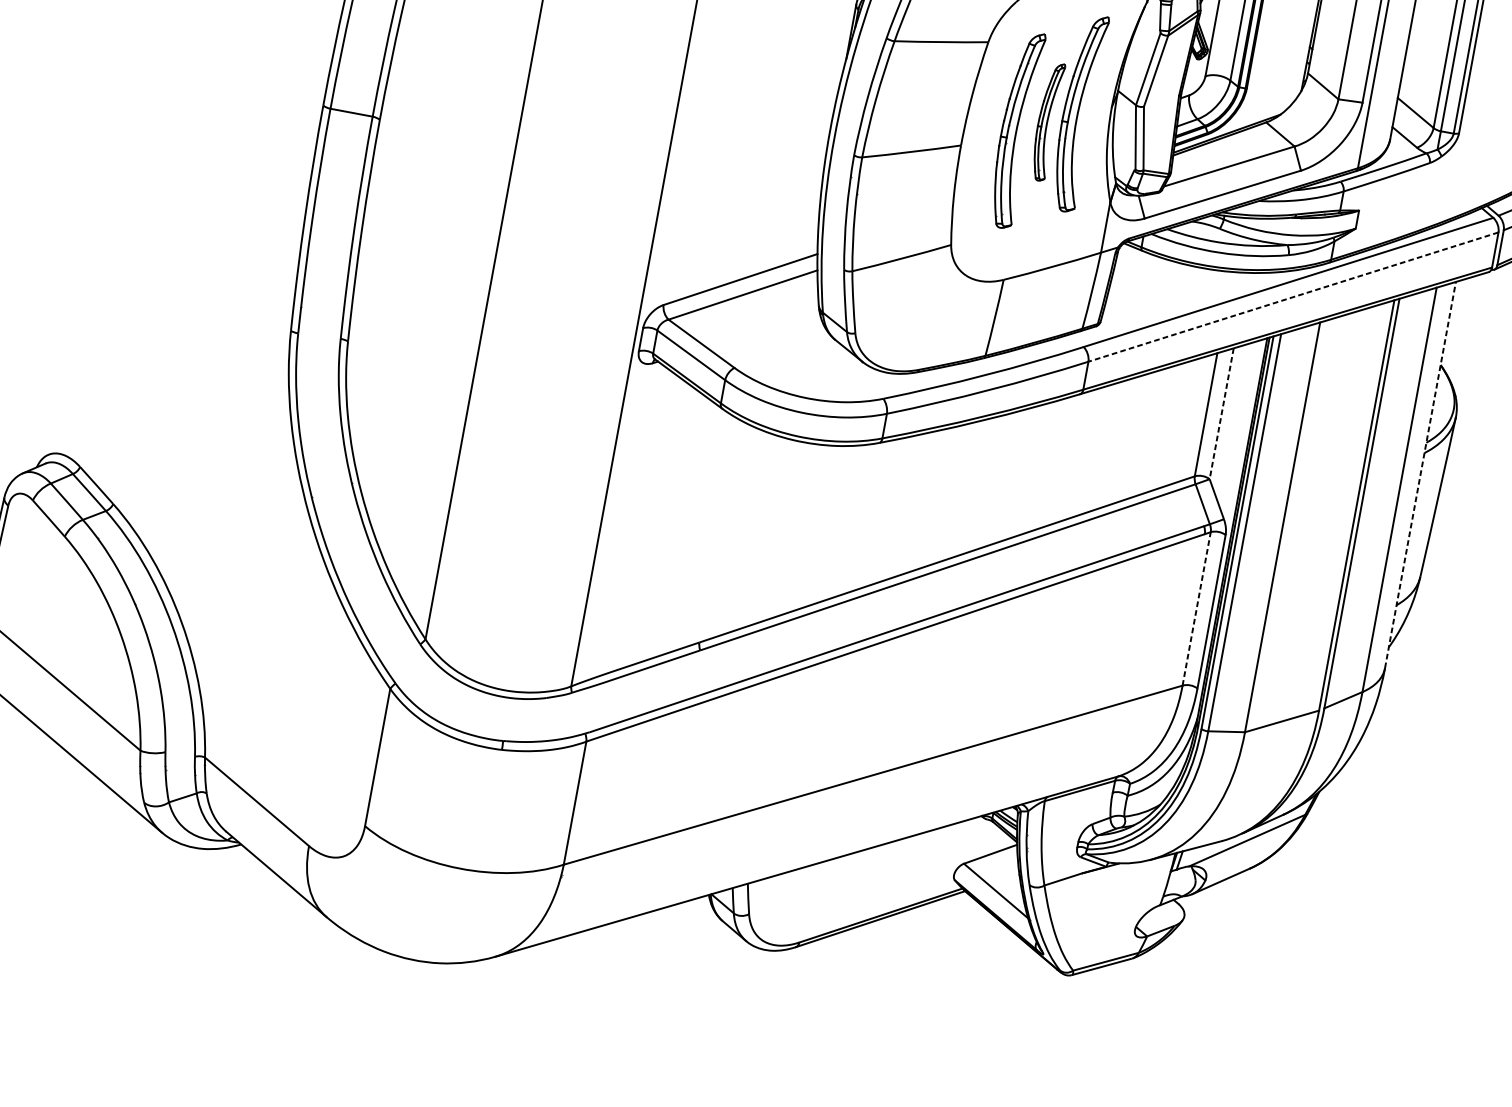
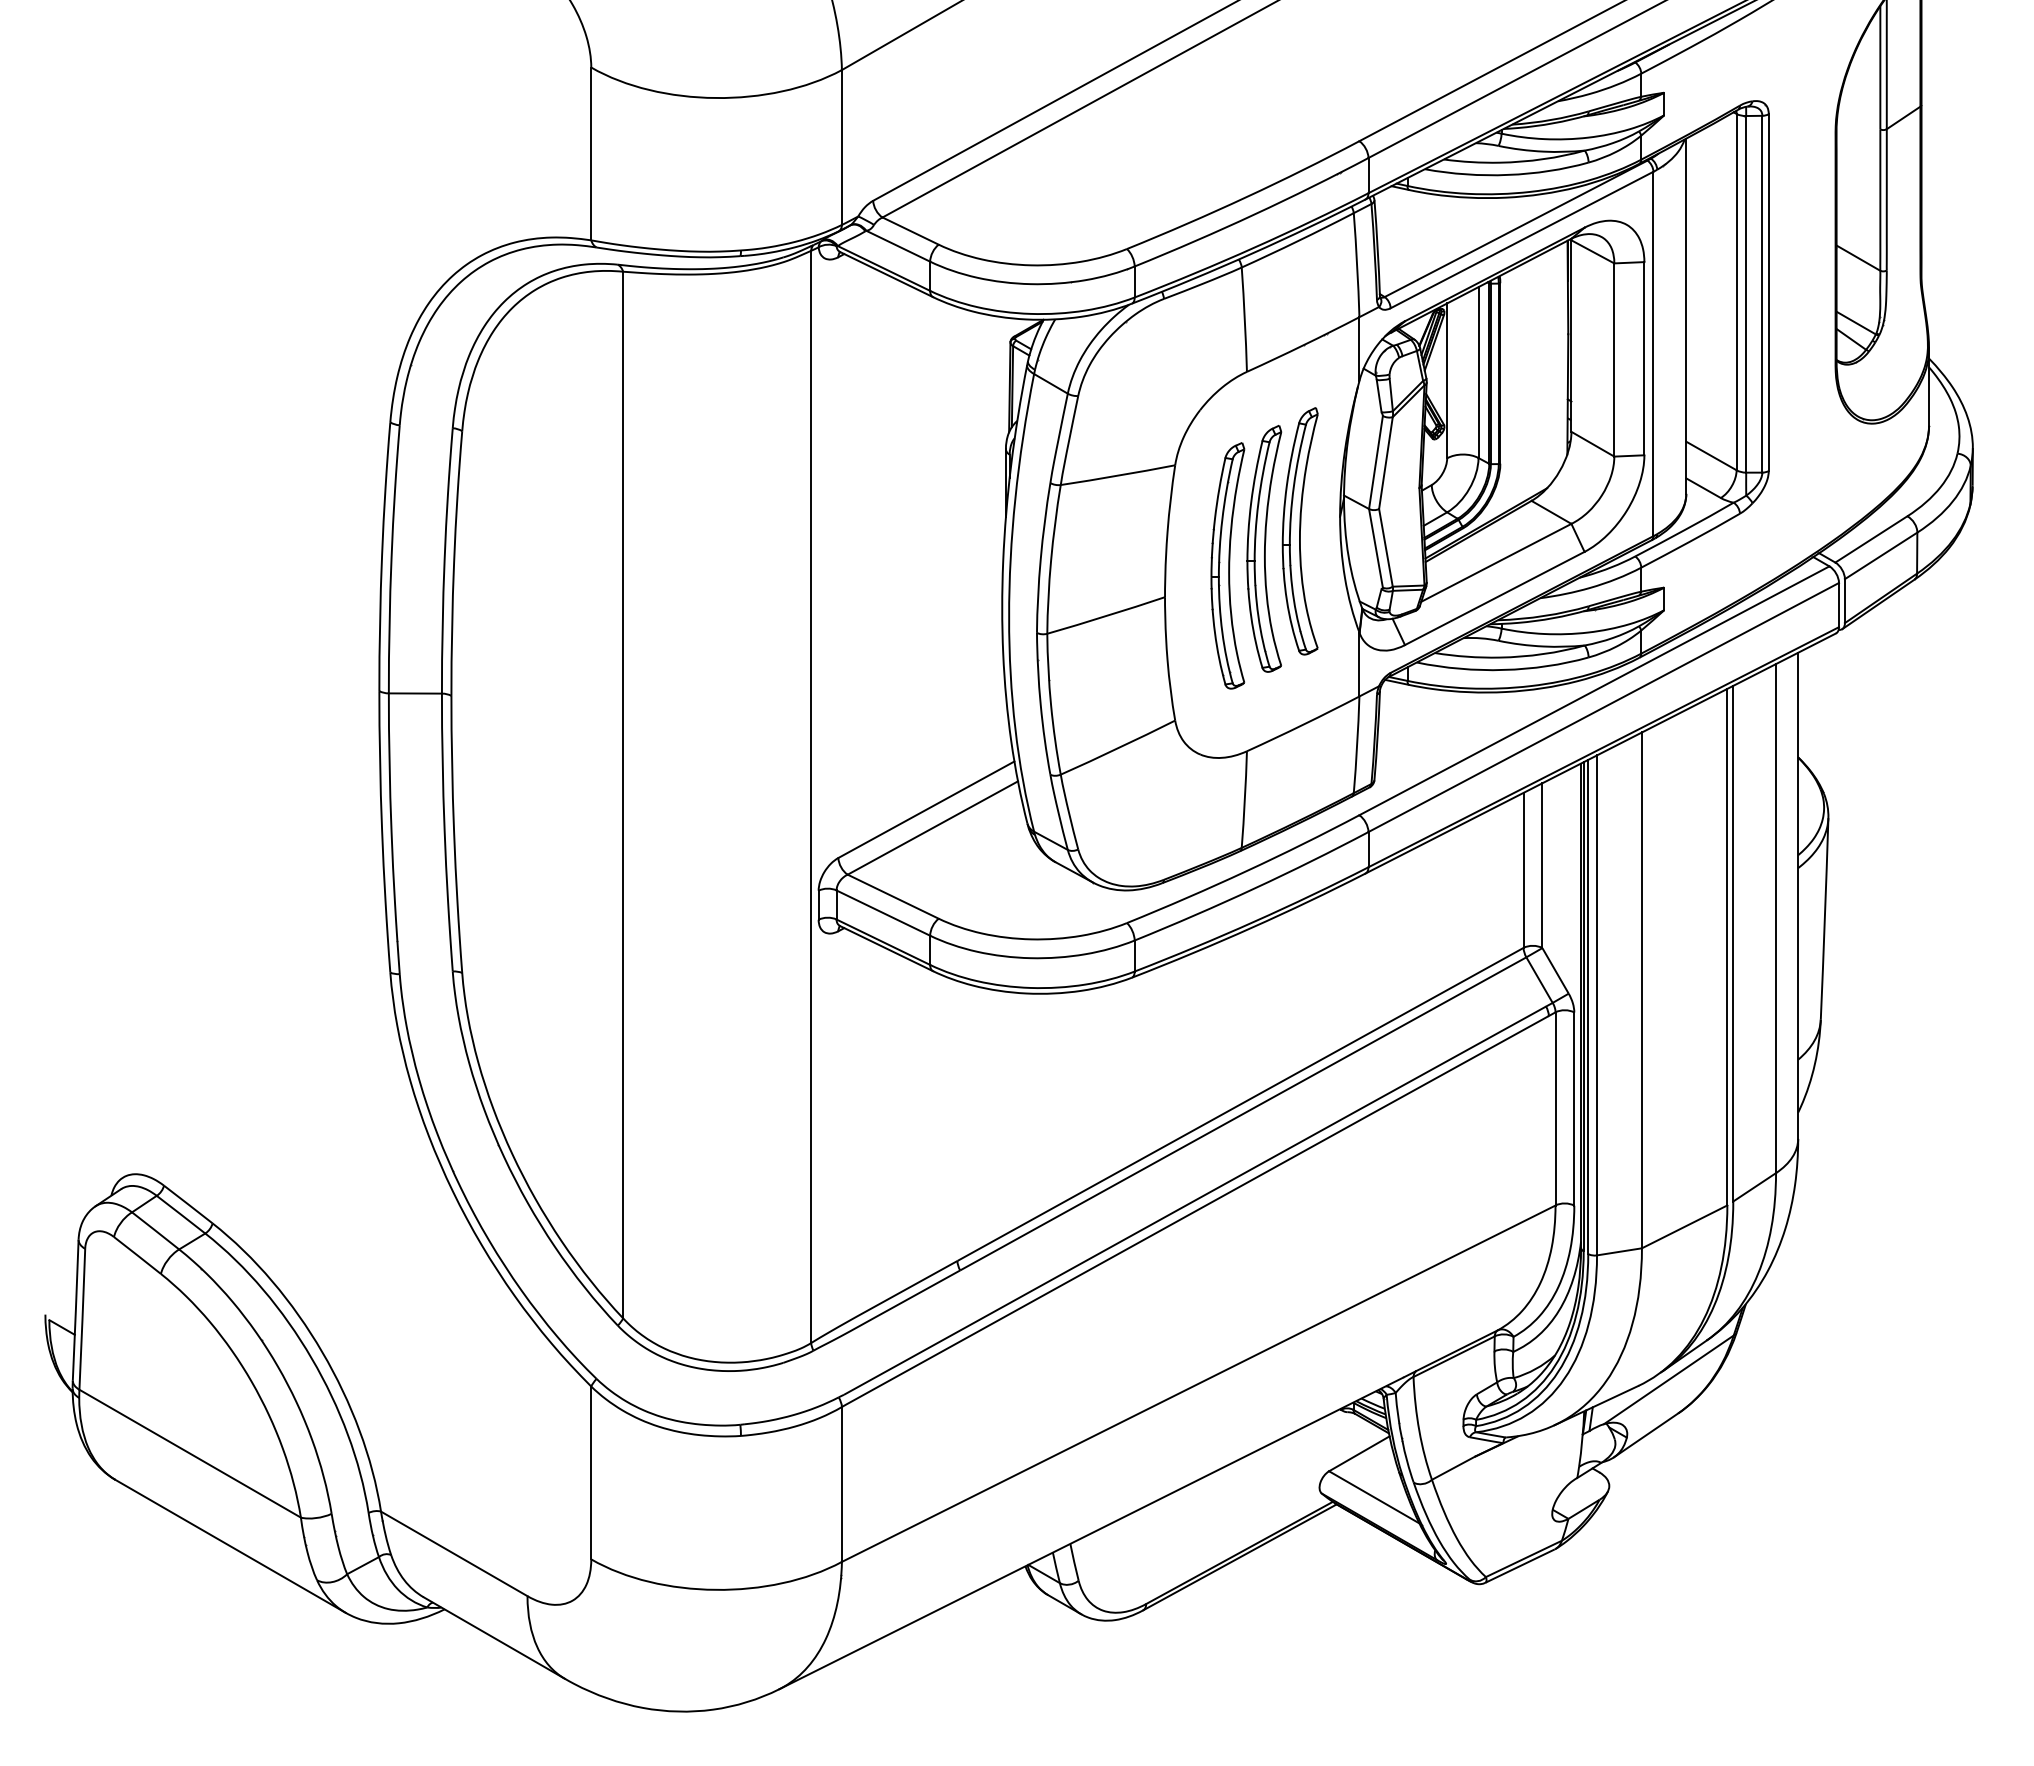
part: (1047, 121) -> (1264, 548), size x1.67
line: (1293, 297) -> (1603, 707), dashed -> solid
line: (1221, 414) -> (1542, 866), dashed -> solid
line: (1420, 474) -> (1798, 895), dashed -> solid
line: (1196, 608) -> (1555, 1108), dashed -> solid

